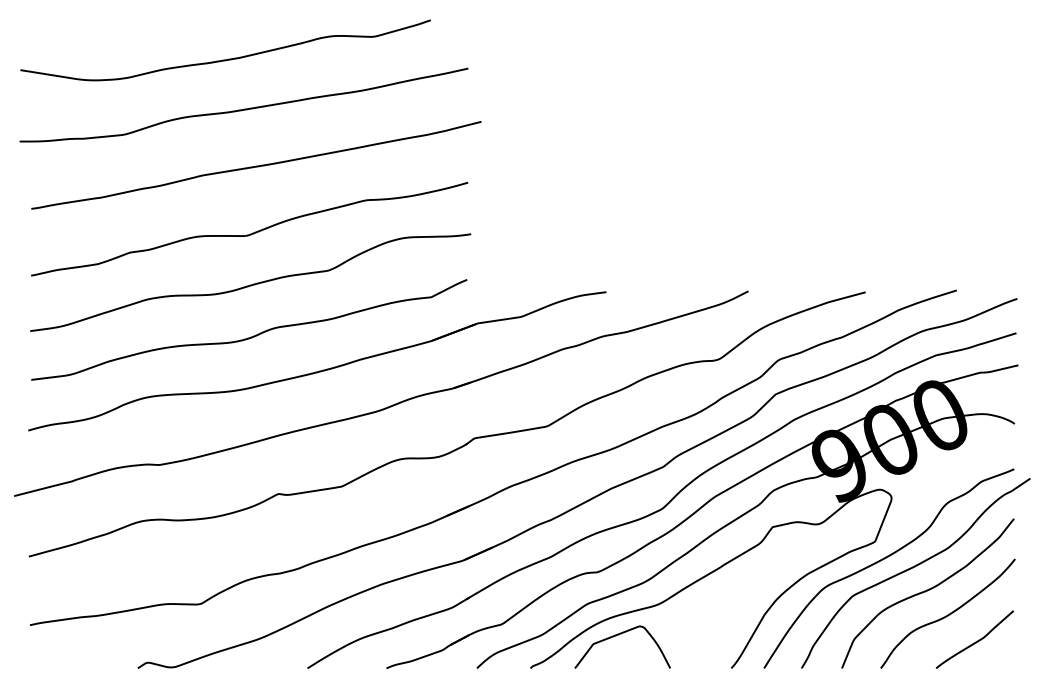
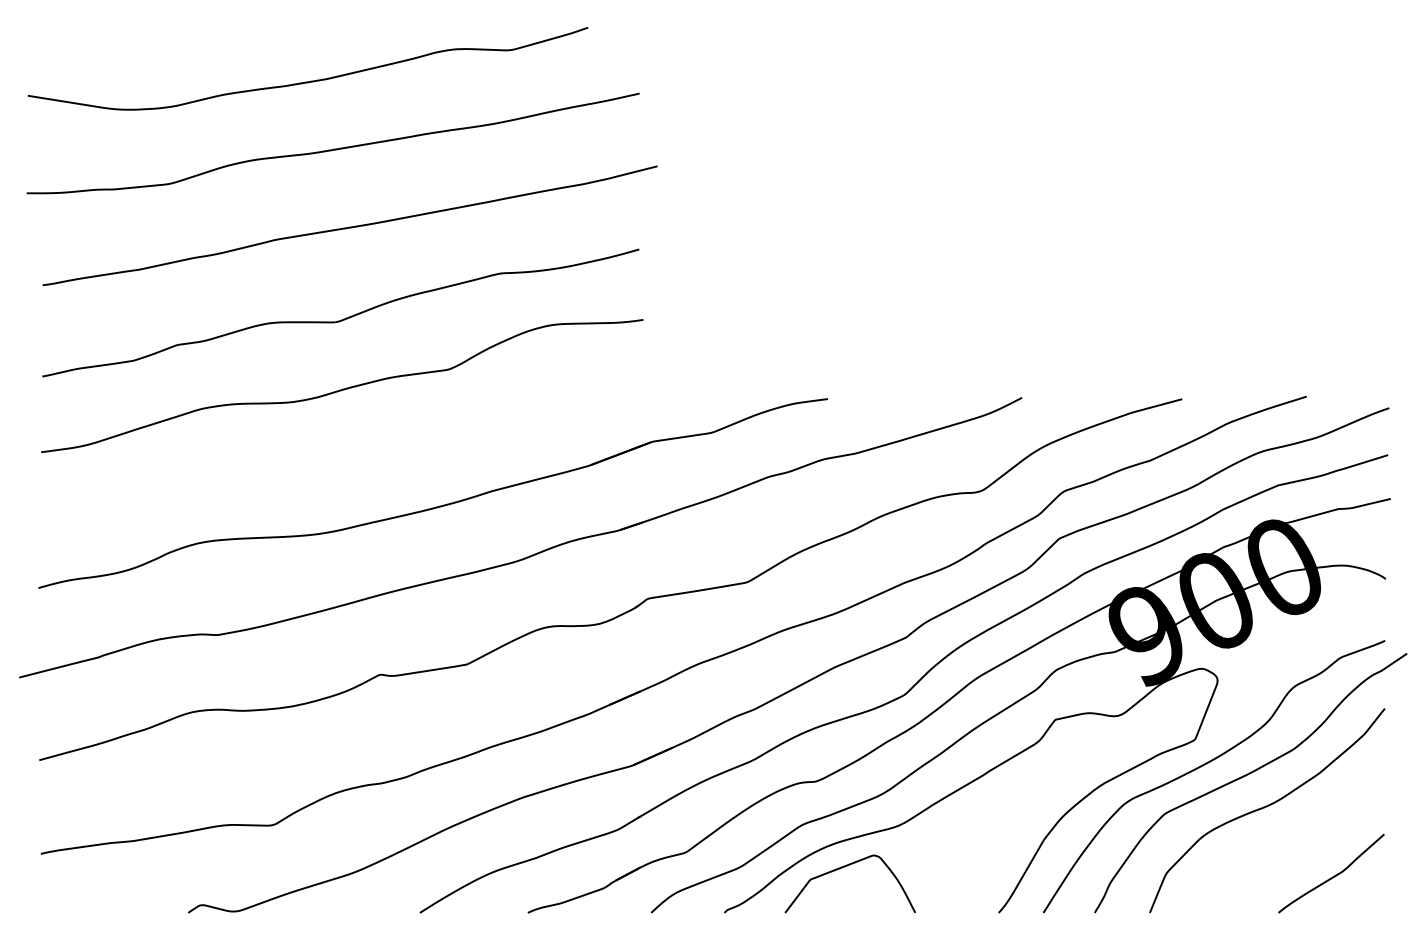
curve: (250, 336) -> (342, 459), removed
curve: (947, 614) -> (1293, 839), removed

